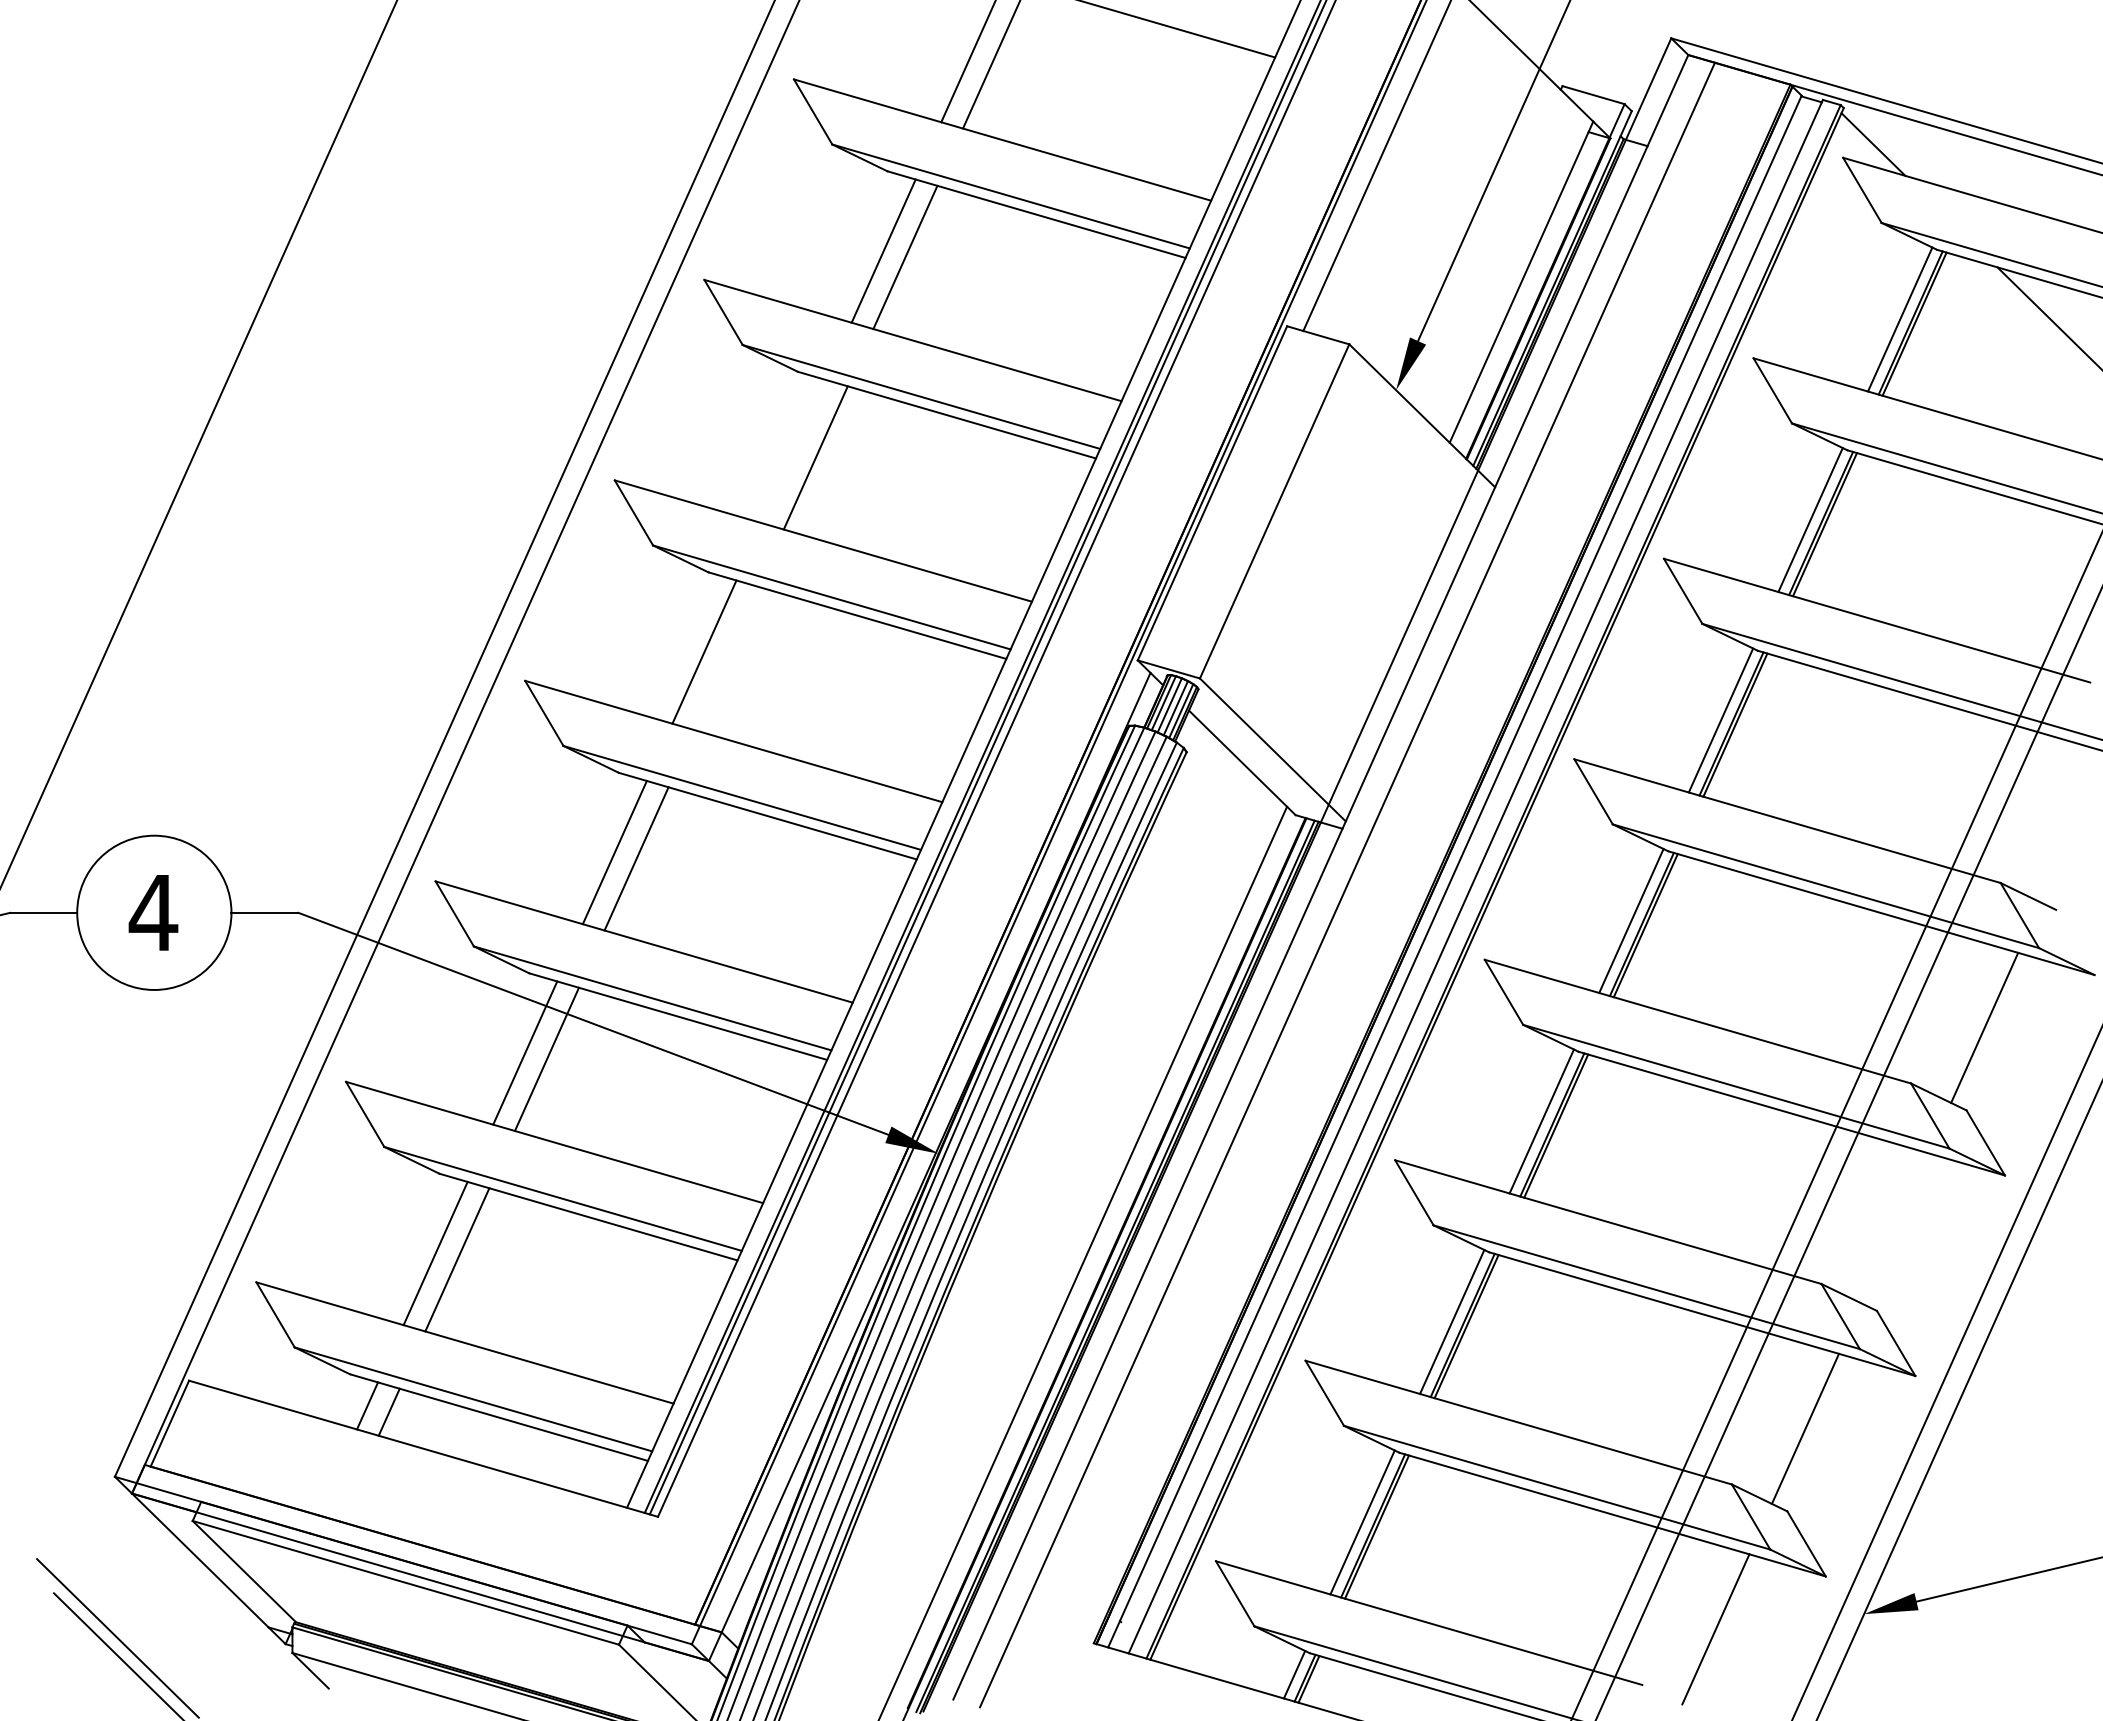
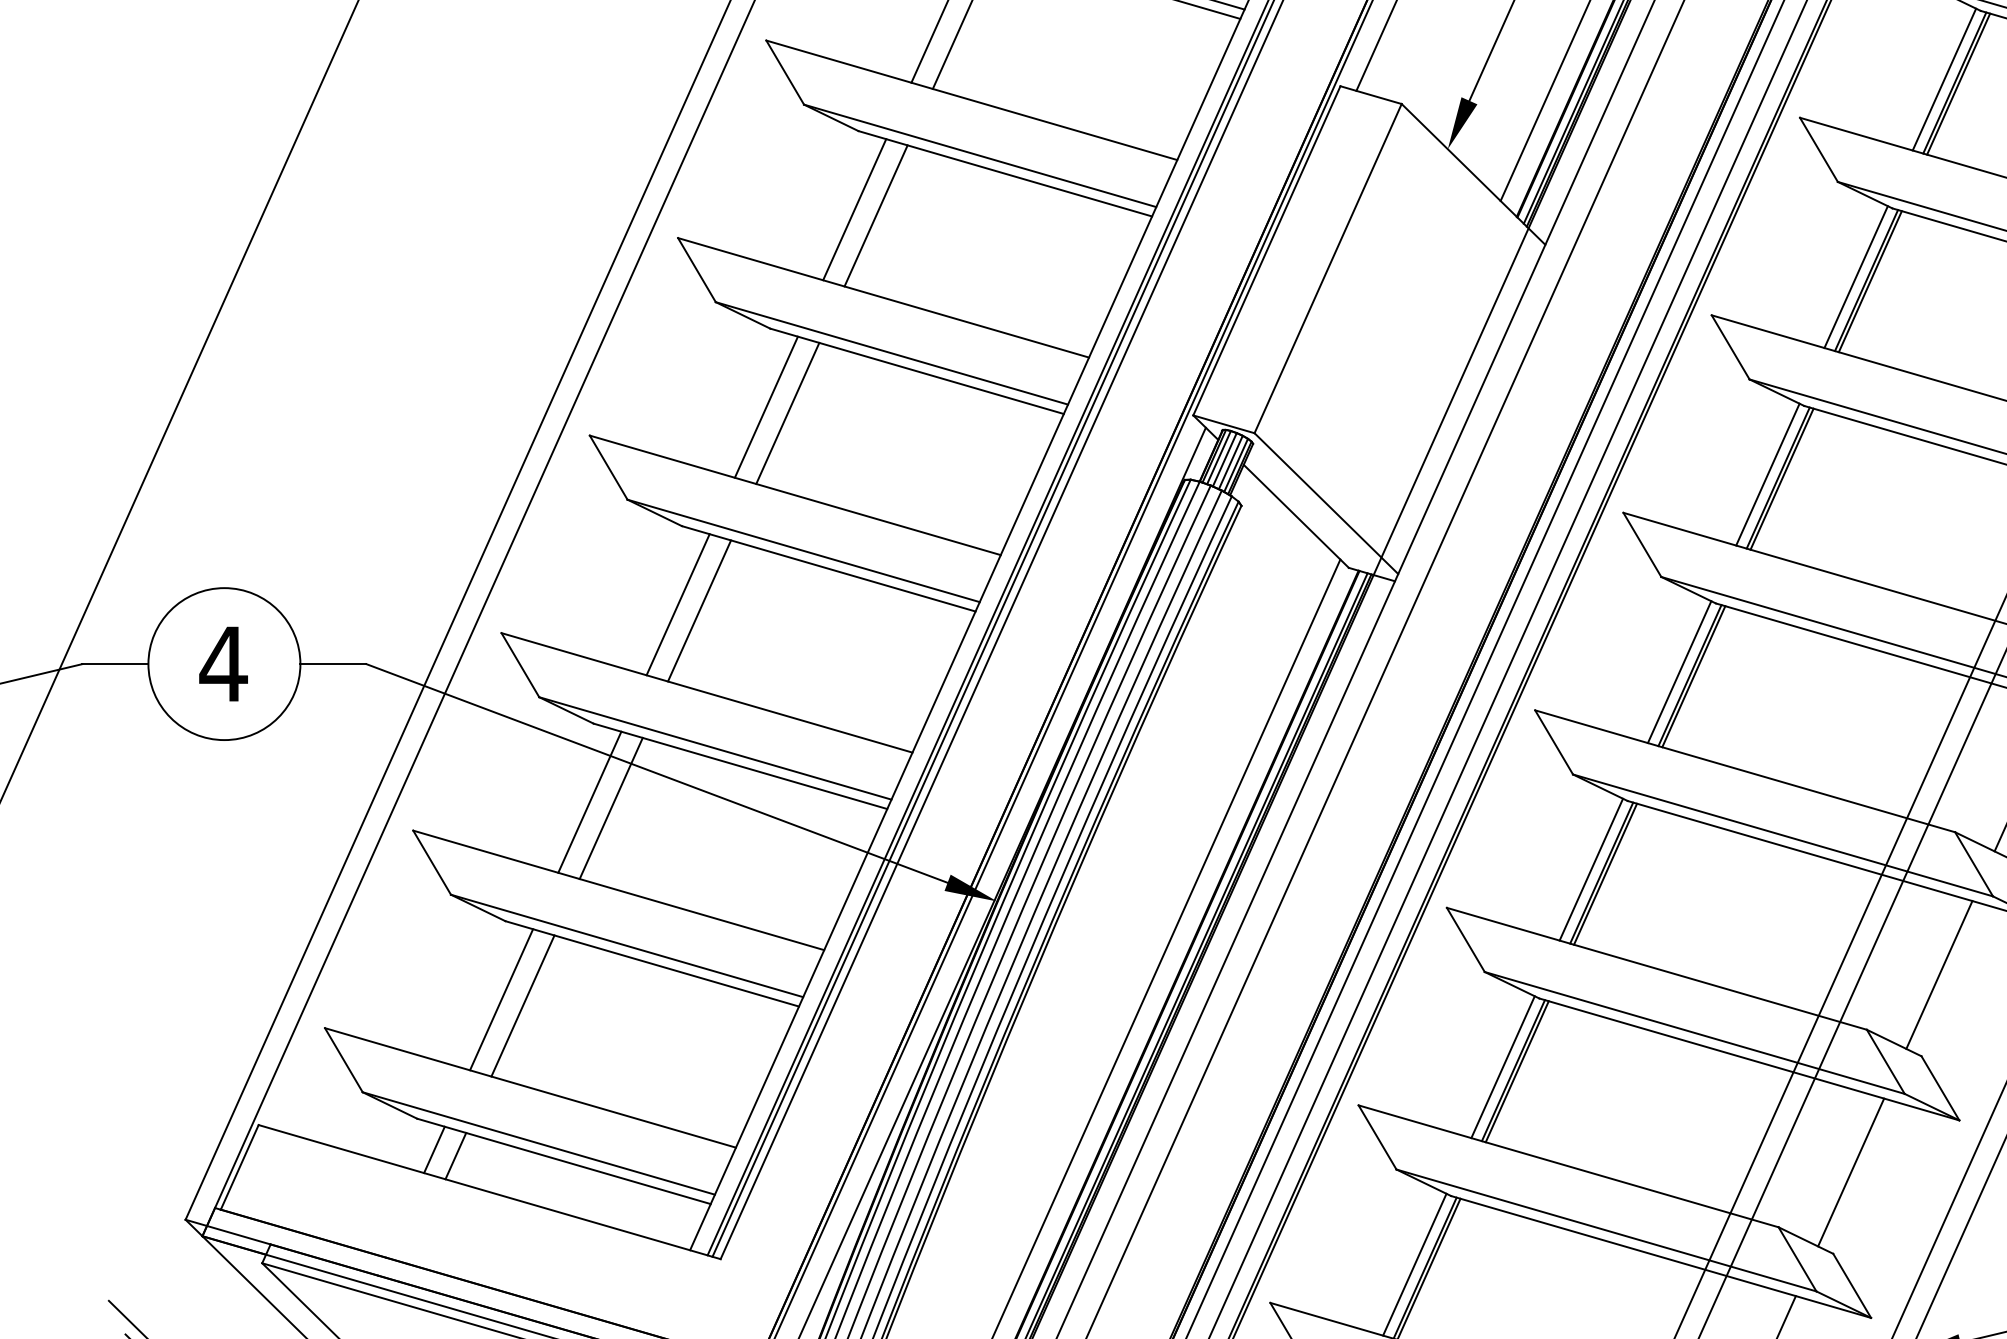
line: (794, 451) -> (855, 209), added
line: (726, 658) -> (788, 413), added
line: (1894, 1228) -> (1938, 975), added

